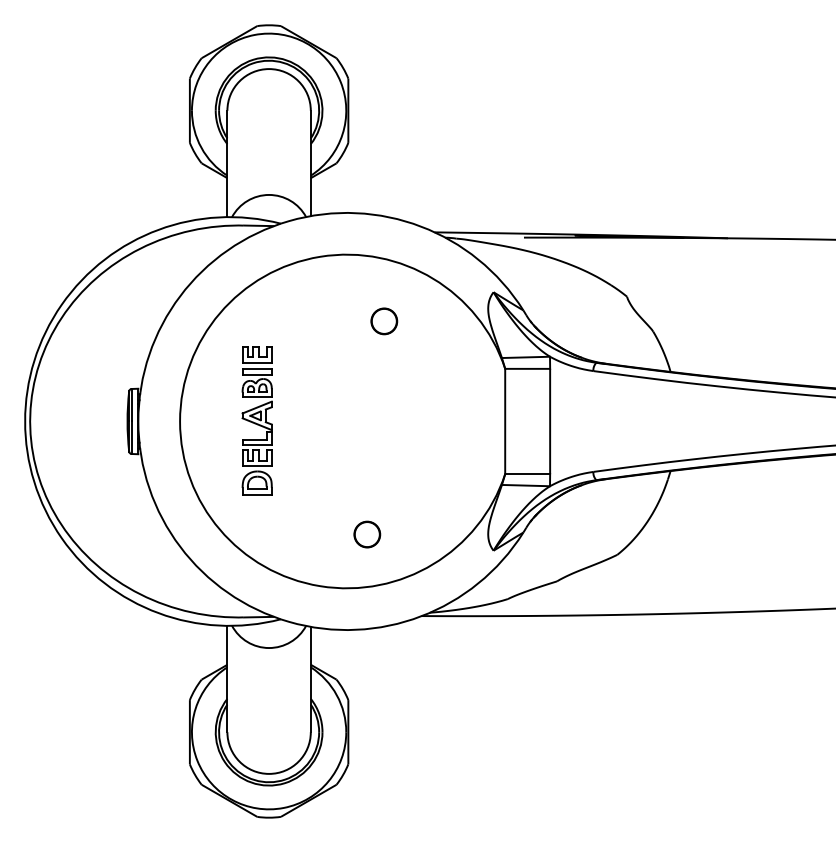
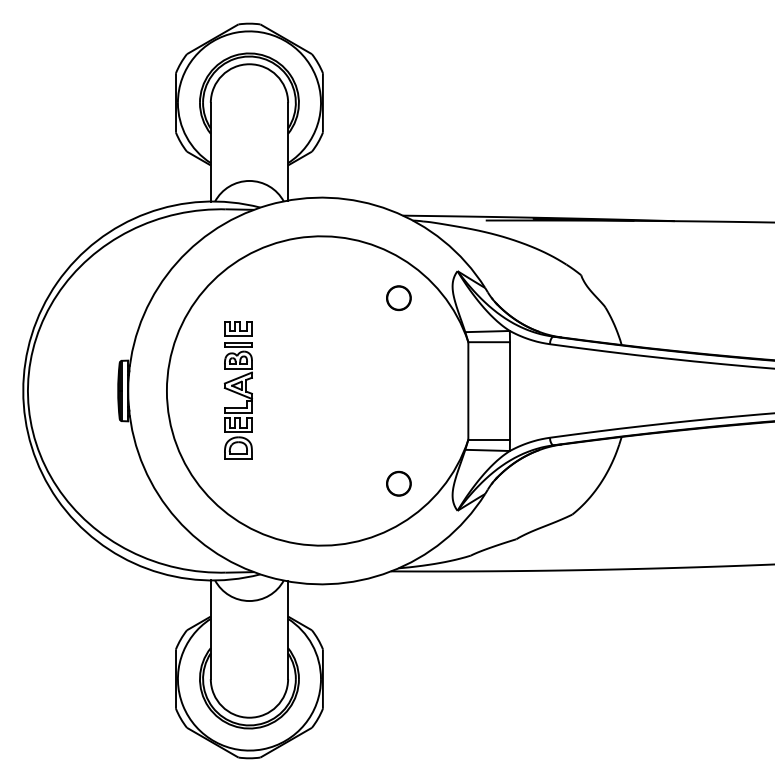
part: (384, 321) -> (399, 298), moved
part: (367, 534) -> (399, 483), moved

